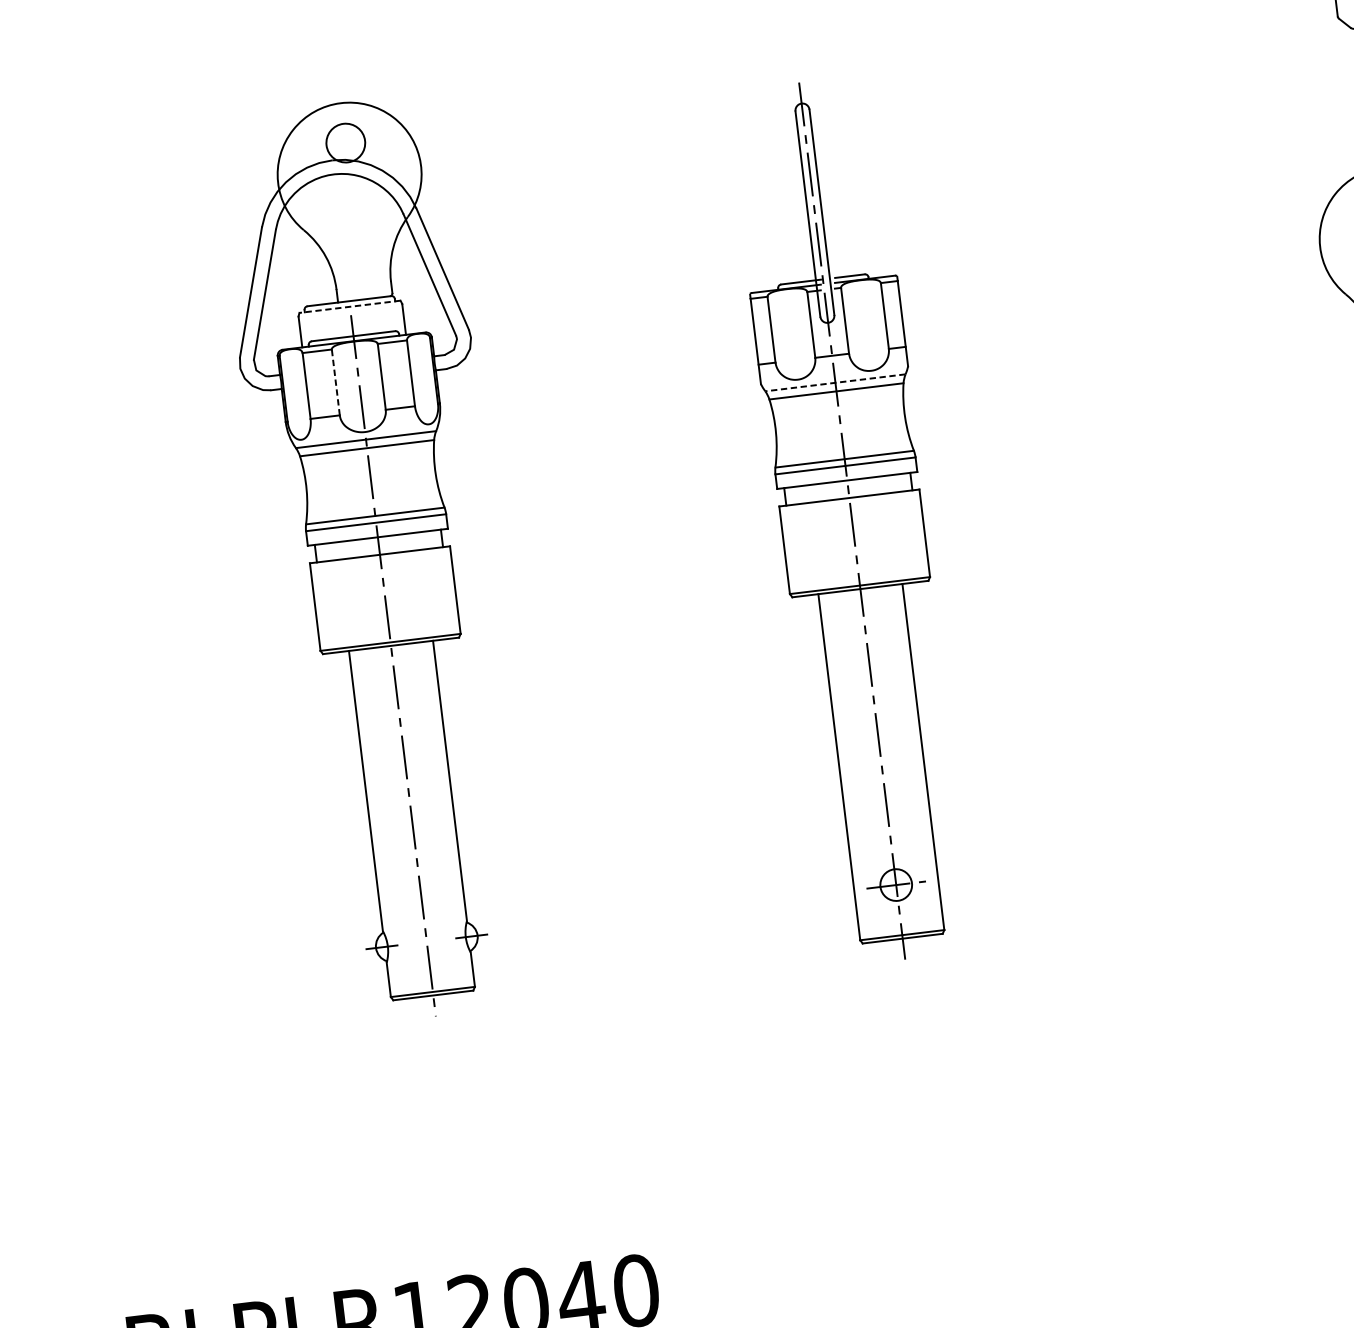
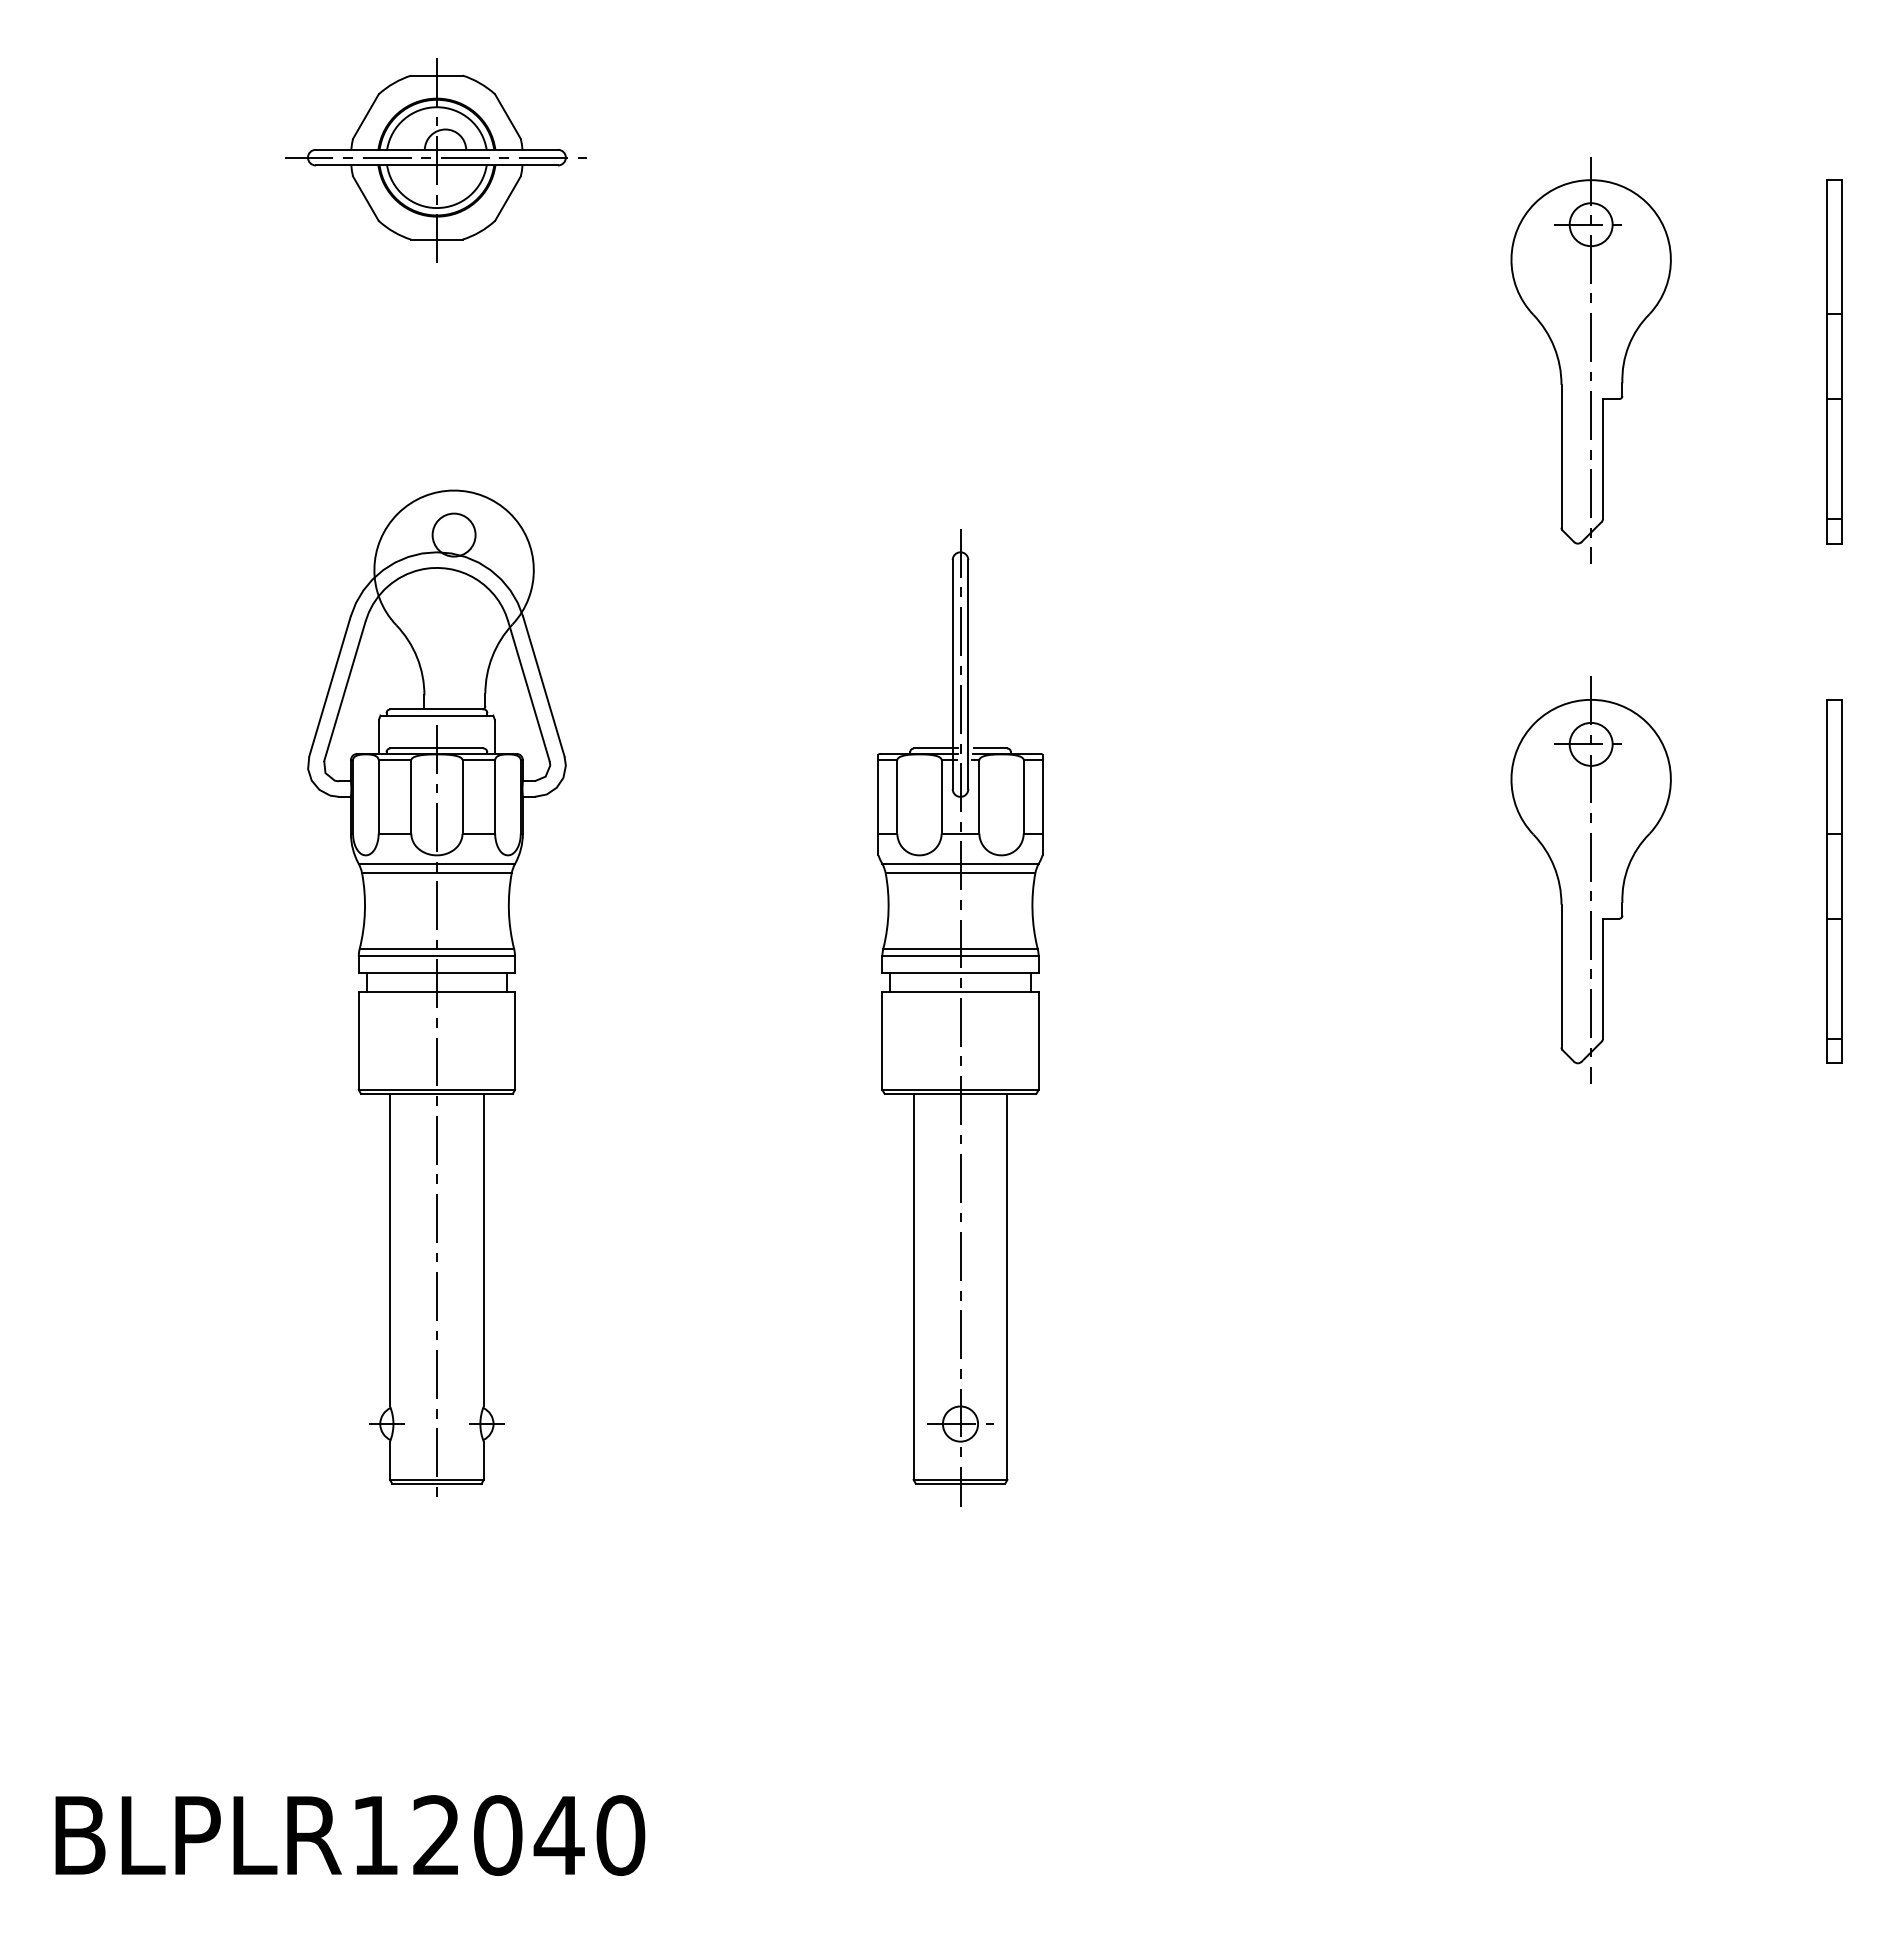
line: (349, 306) -> (436, 715), dashed -> solid
line: (335, 382) -> (411, 796), dashed -> solid
line: (835, 382) -> (960, 863), dashed -> solid

